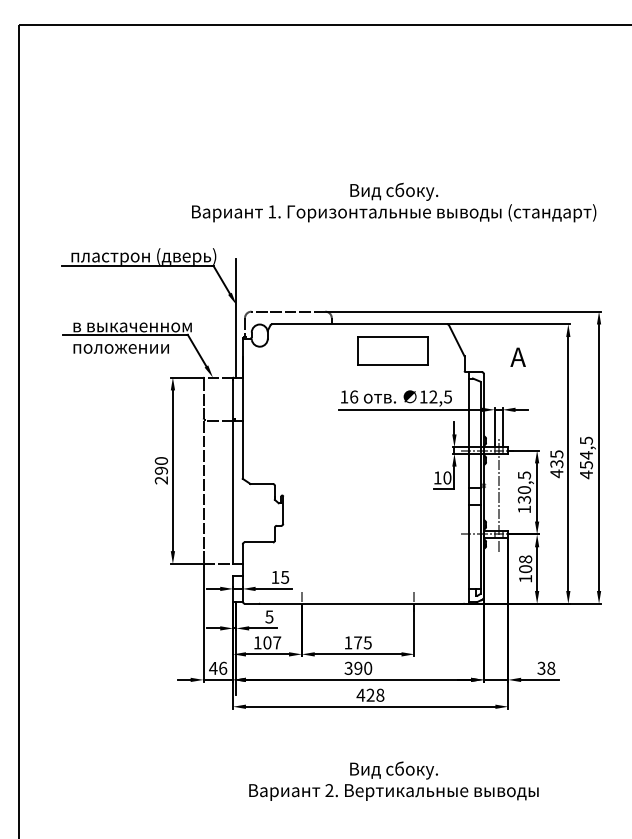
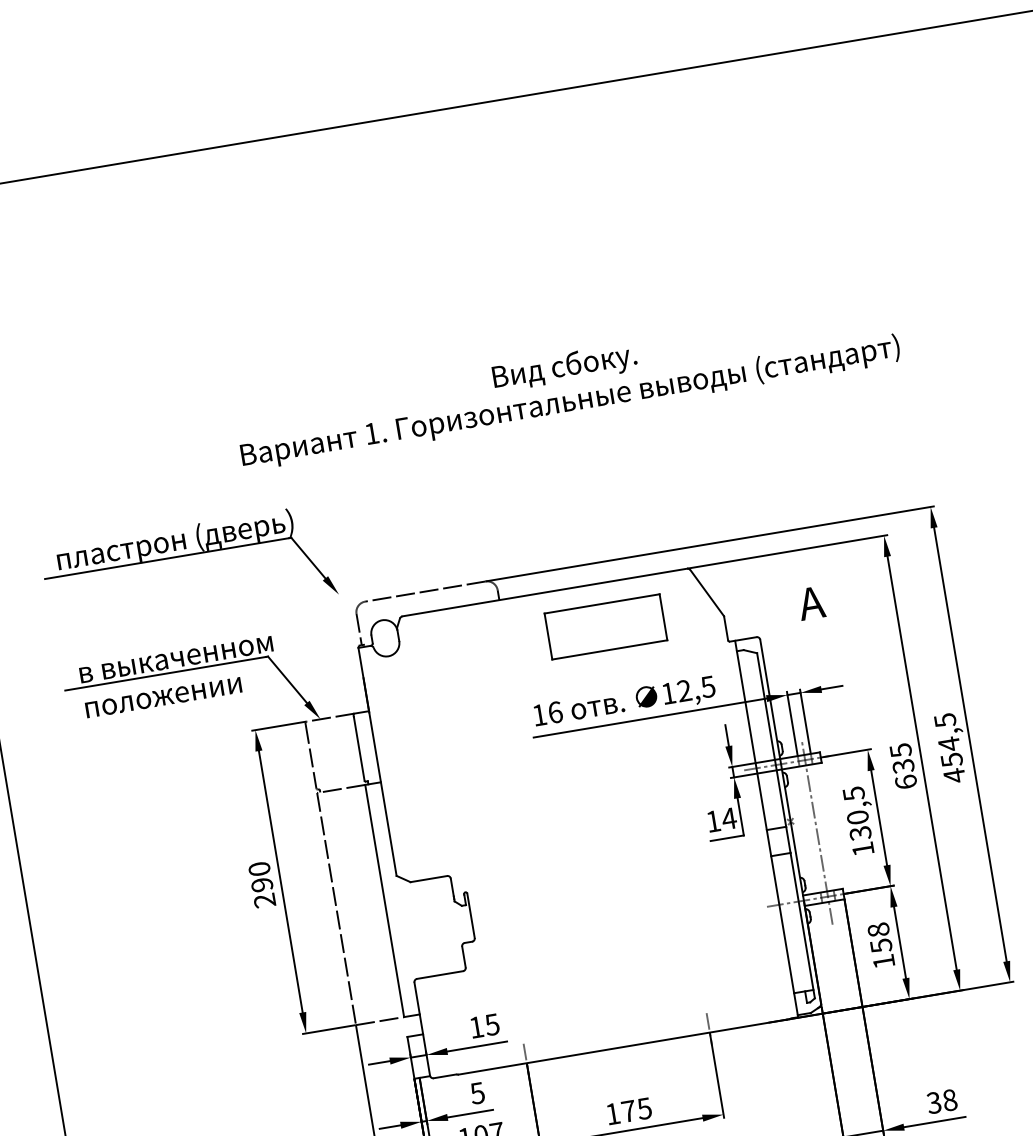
line: (236, 318) -> (342, 616), removed
text: (556, 473) -> (905, 781), 435 -> 635
text: (447, 477) -> (729, 817), 10 -> 14
text: (525, 569) -> (881, 946), 108 -> 158

